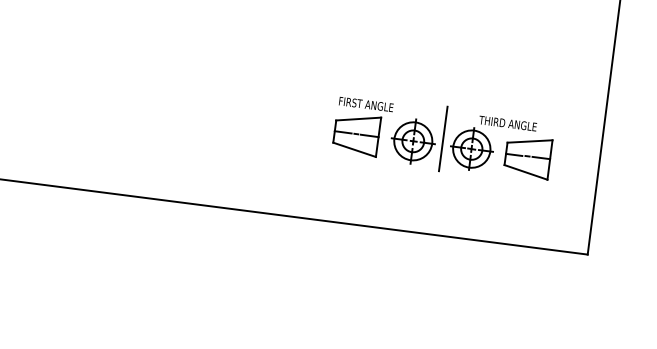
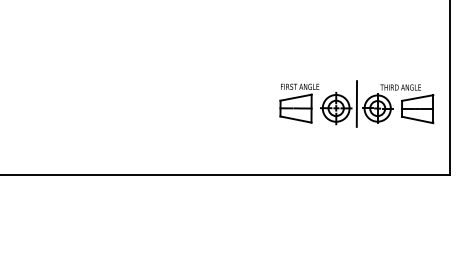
part: (442, 138) -> (356, 103), moved

